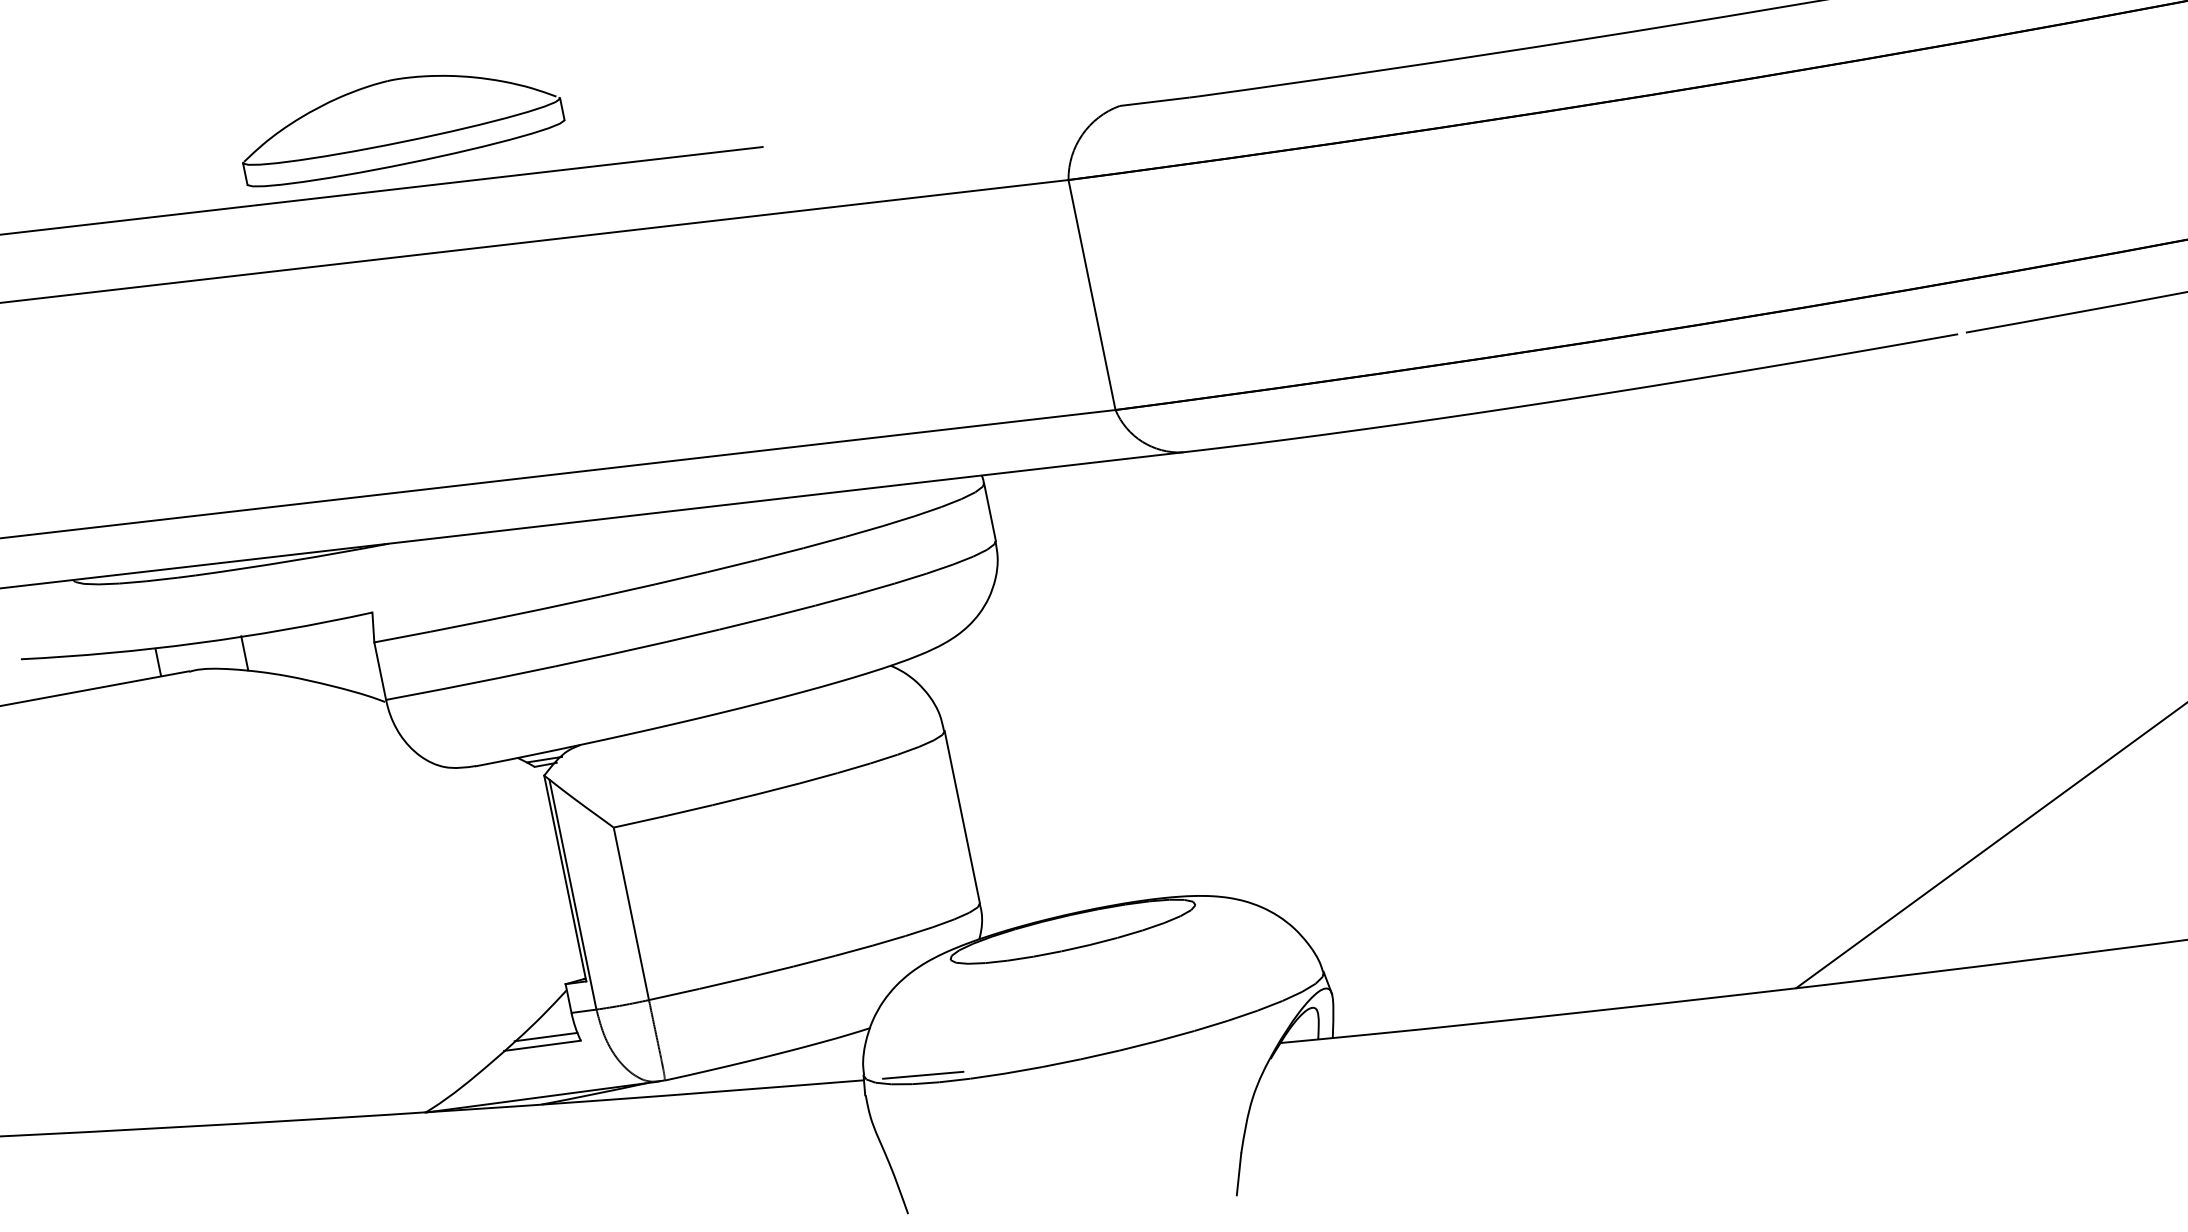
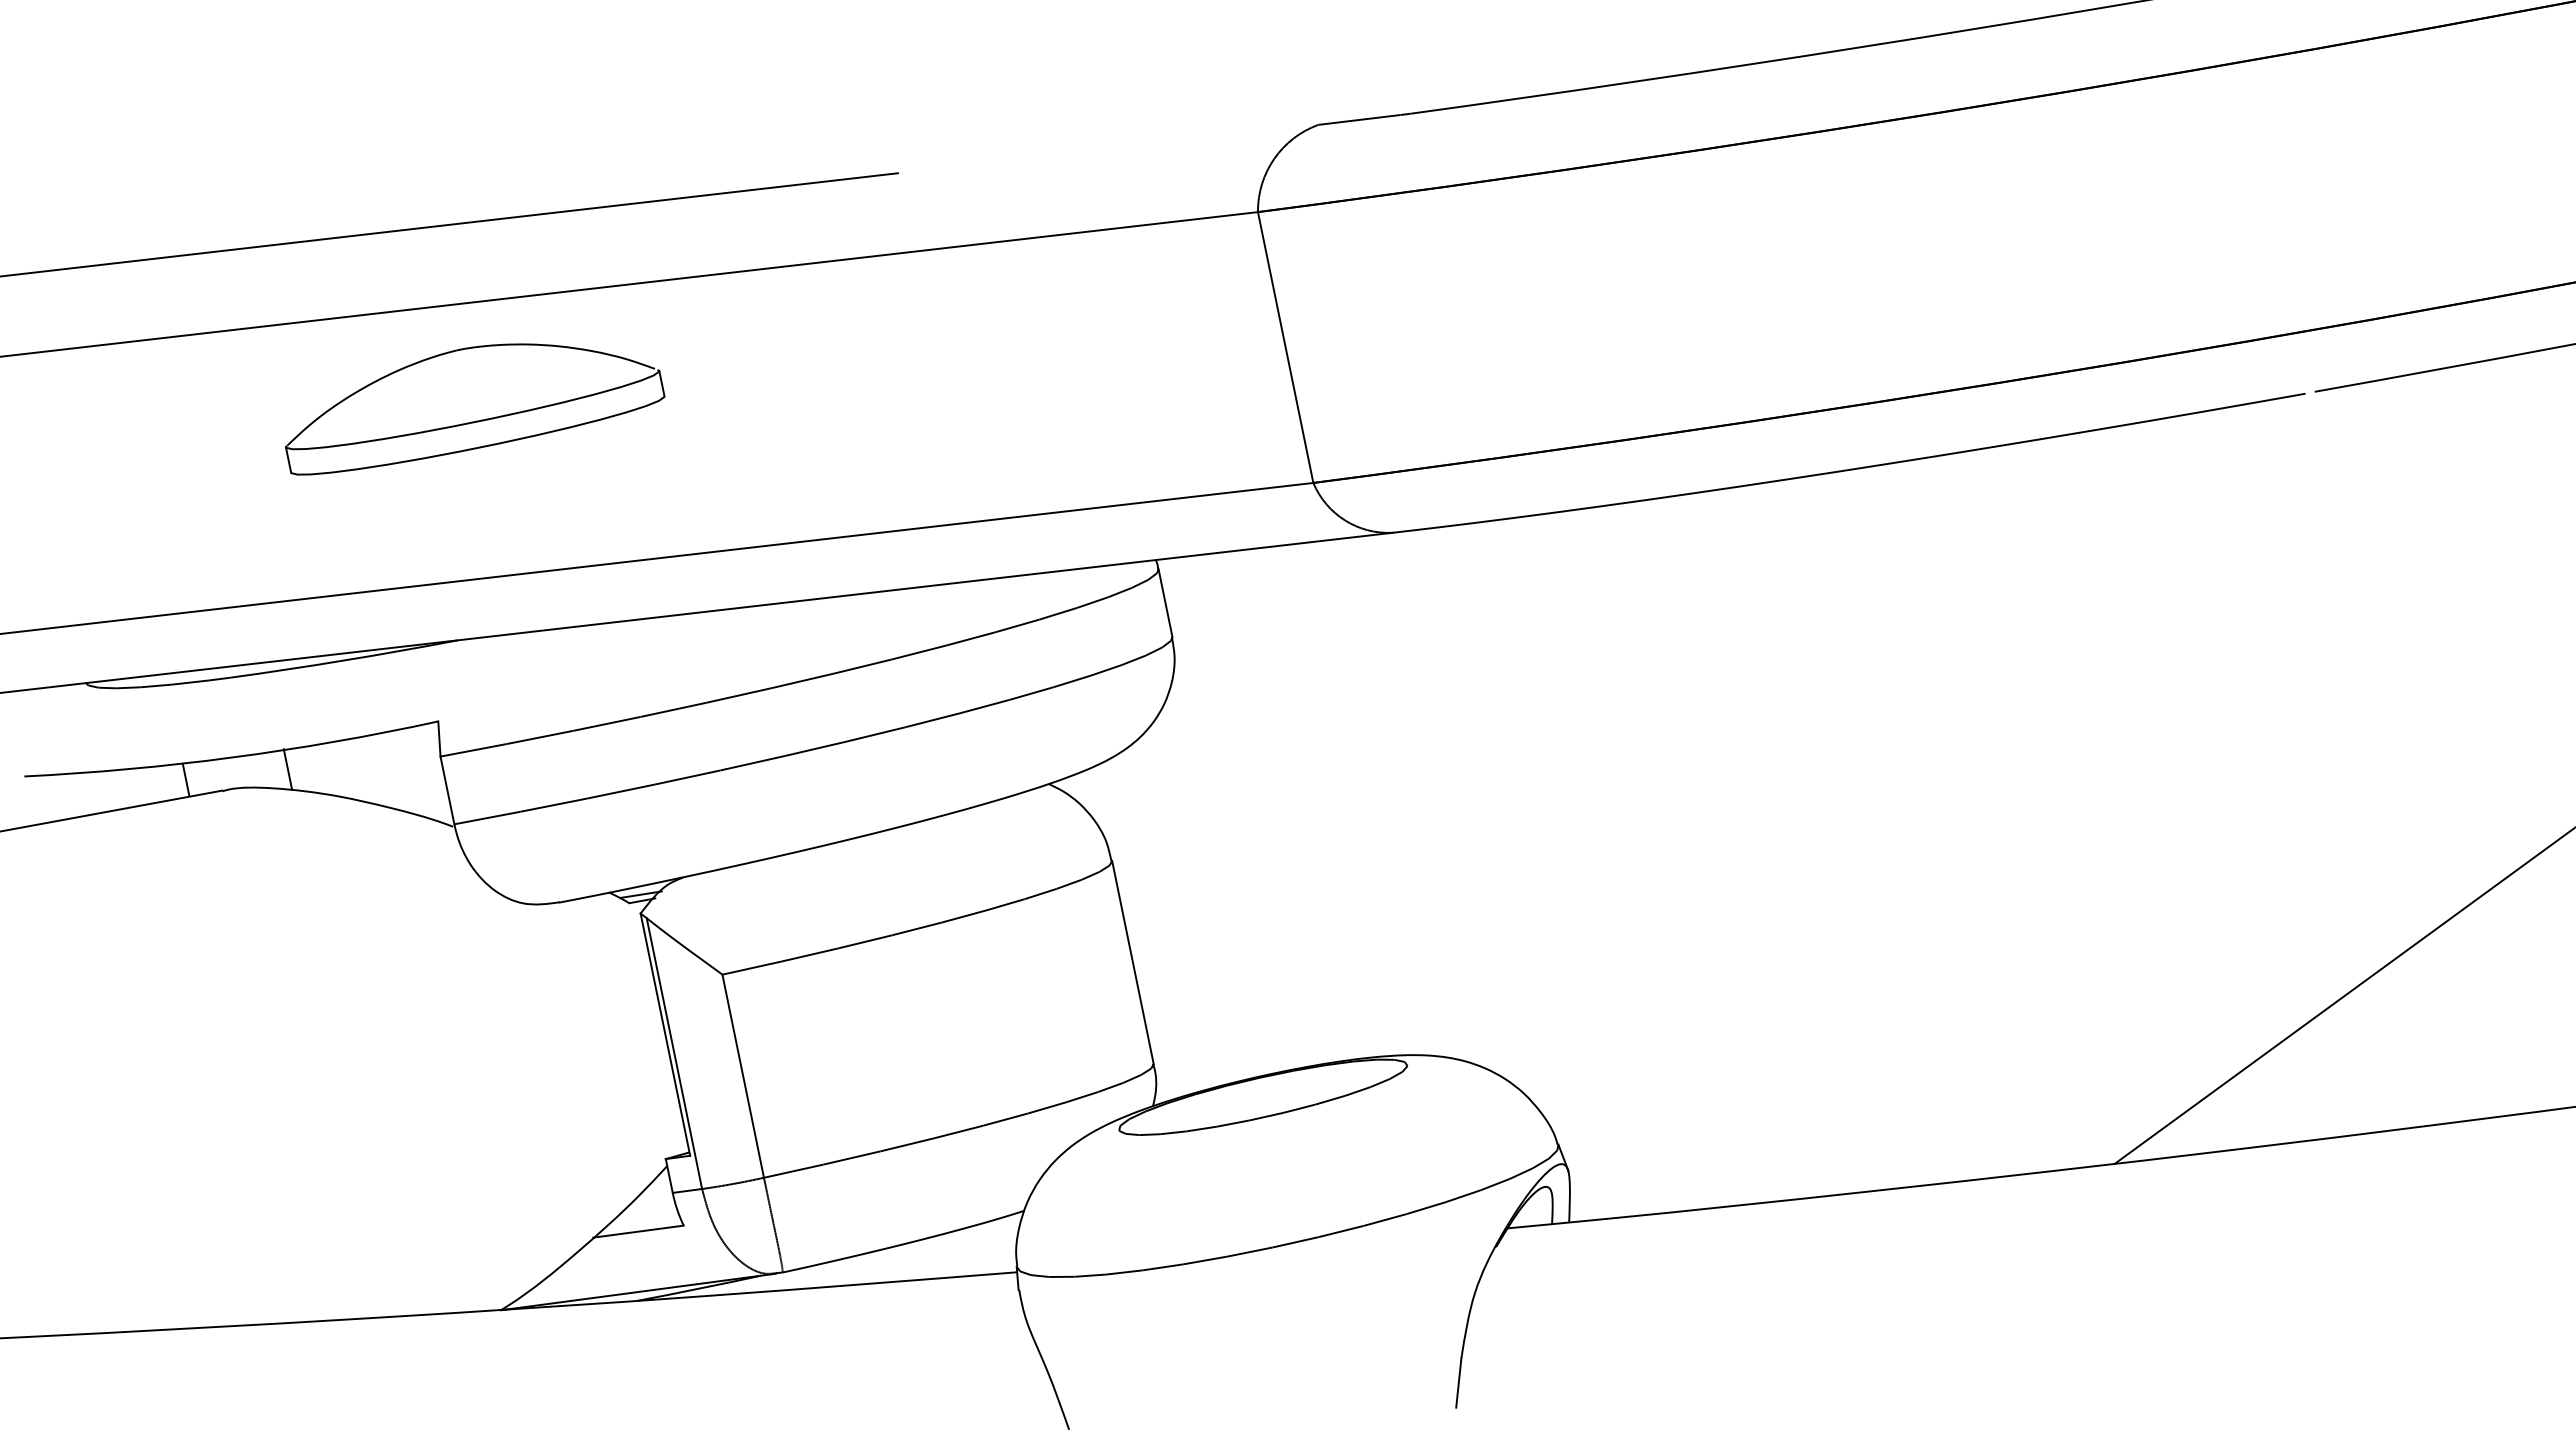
part: (404, 140) -> (476, 420), moved
line: (545, 1037) -> (642, 1221), removed
line: (922, 1075) -> (1086, 1266), removed

